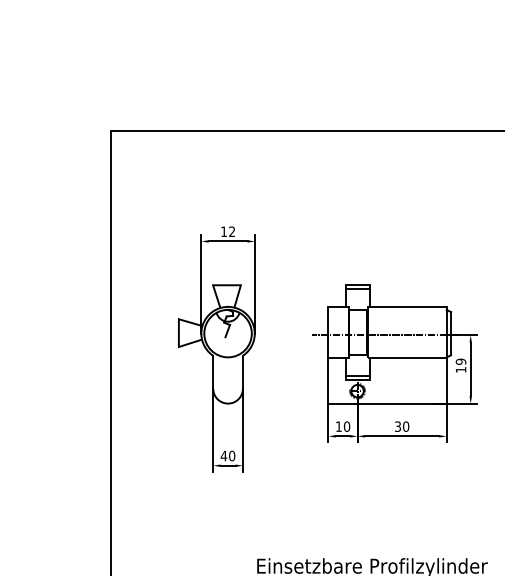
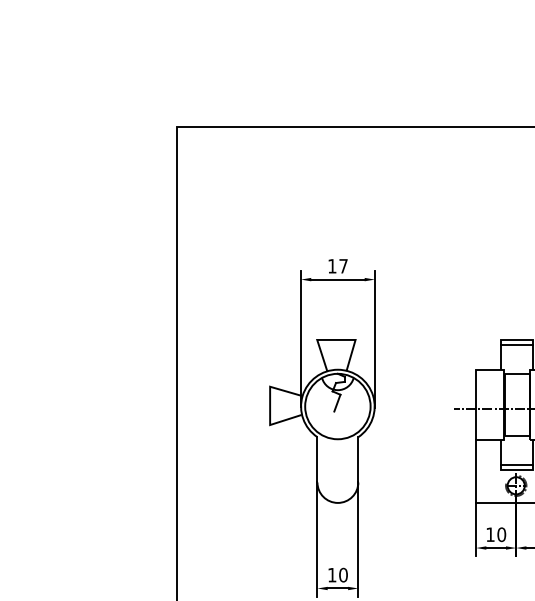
text: (232, 231) -> (343, 265), 12 -> 17
text: (223, 455) -> (331, 574), 40 -> 10

